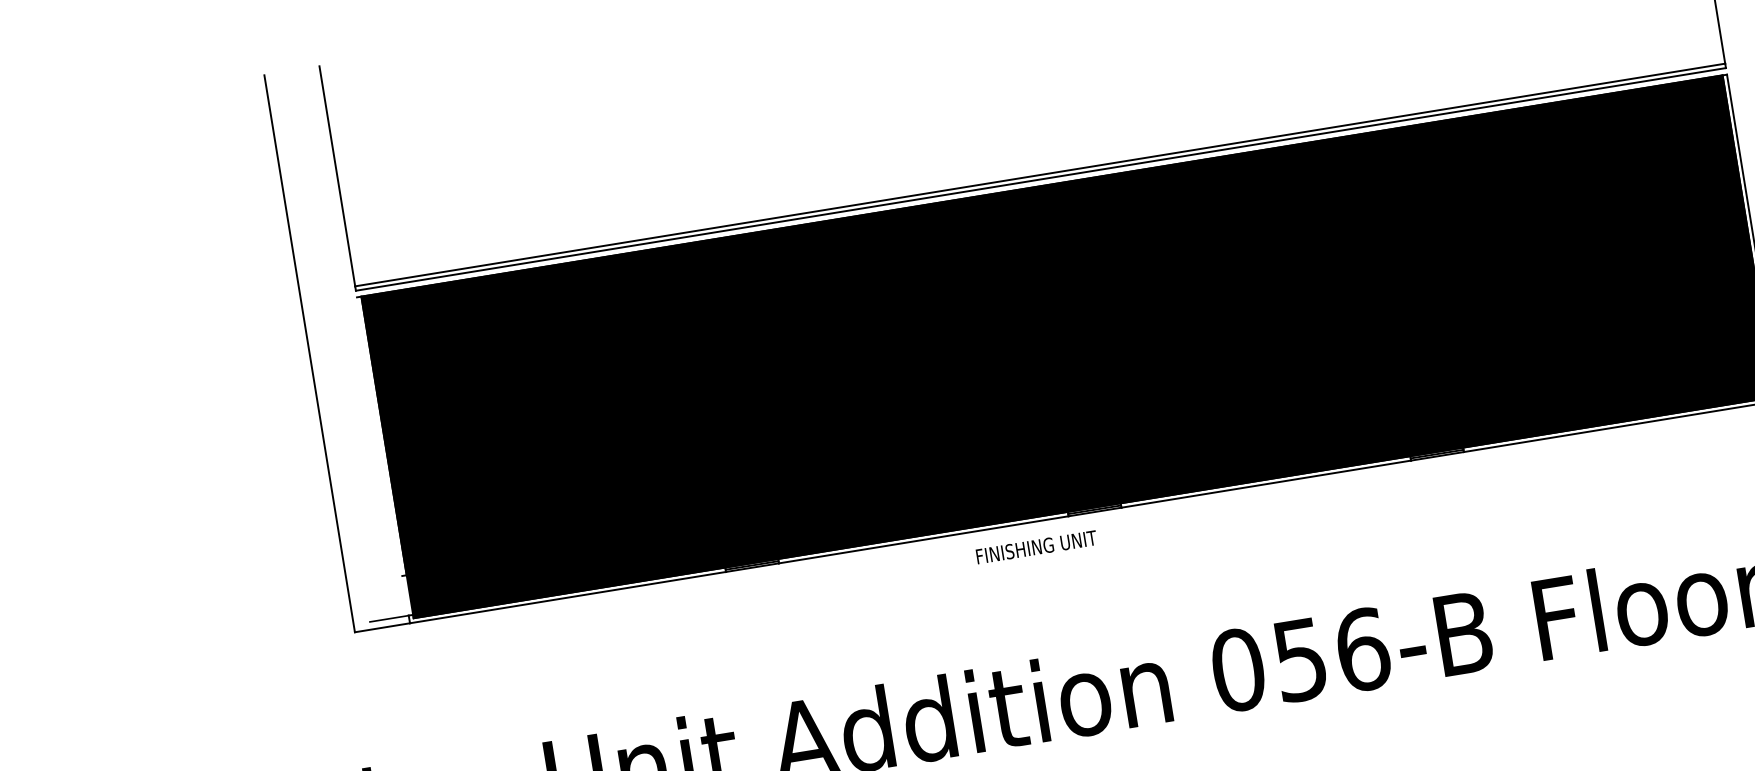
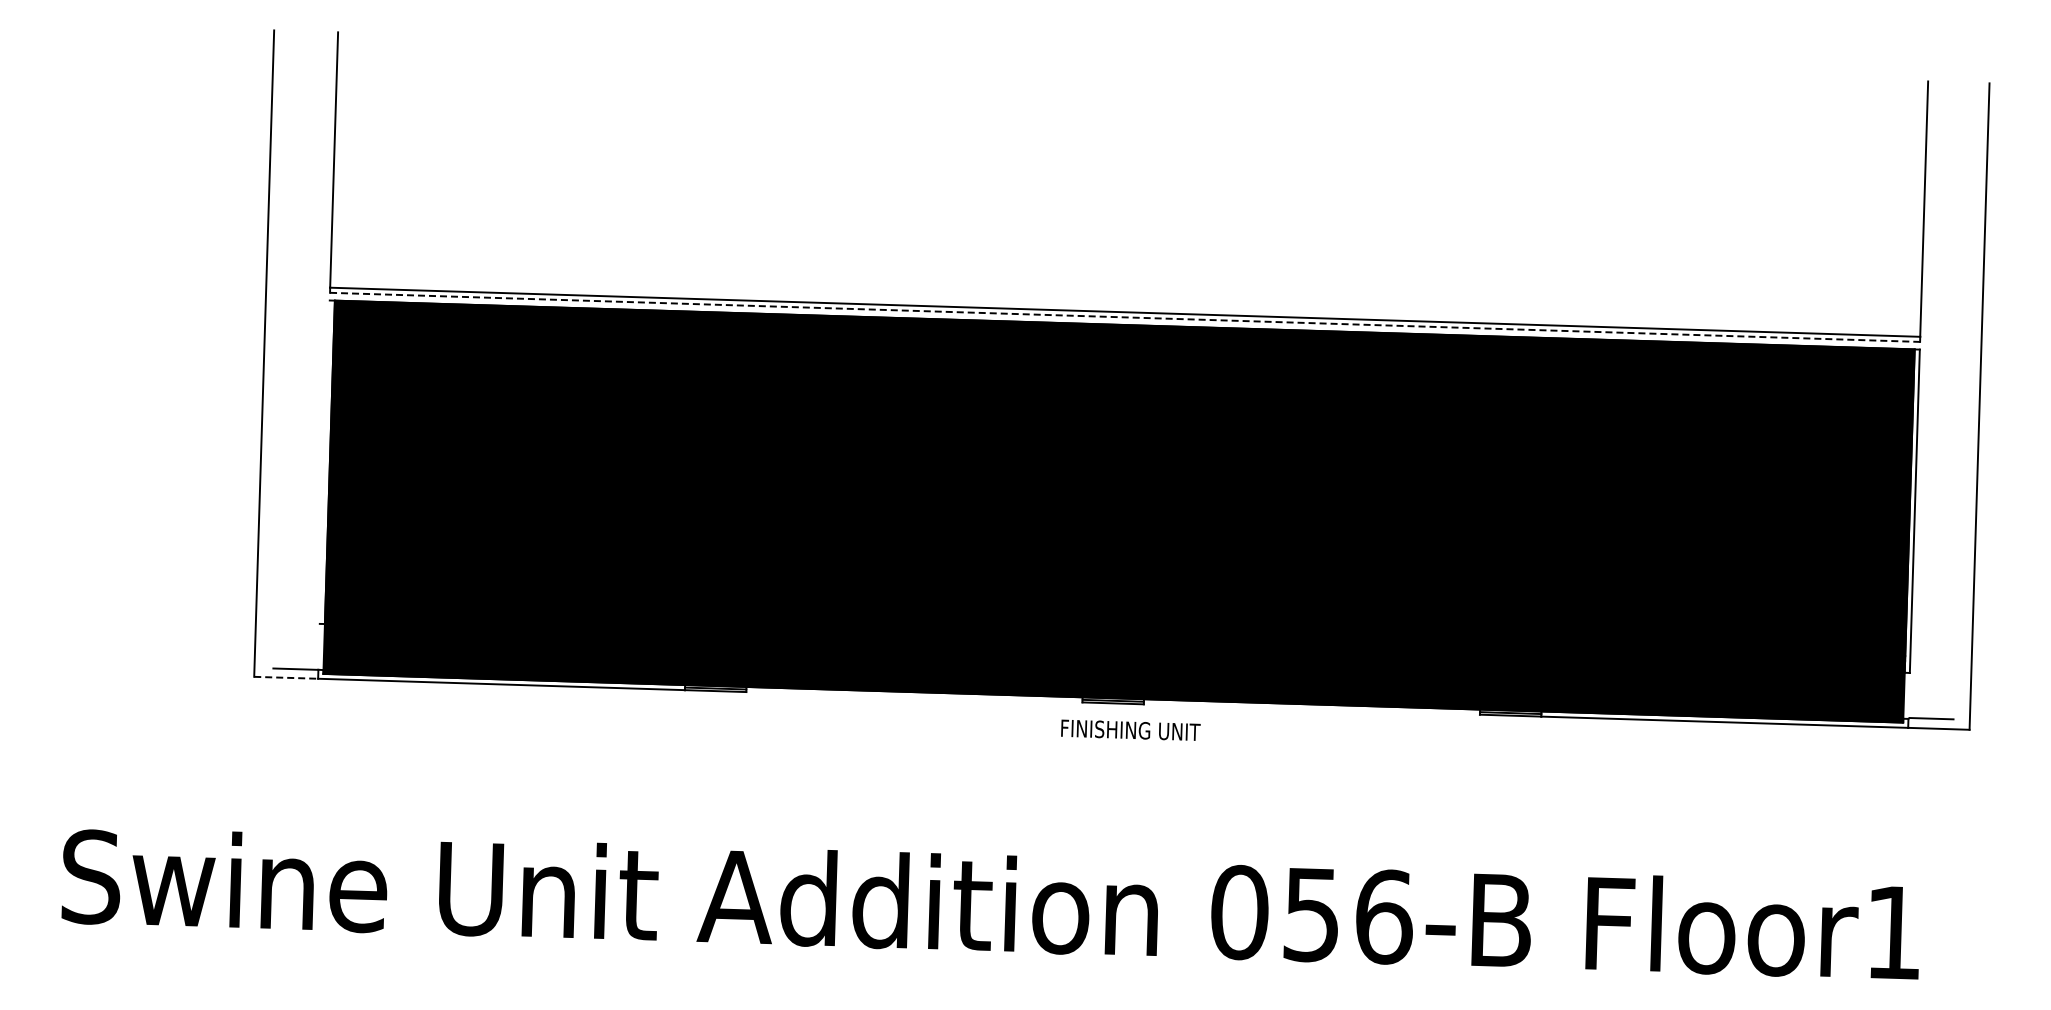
line: (1041, 179) -> (1125, 317), solid -> dashed
line: (1265, 484) -> (1311, 709), removed
line: (923, 540) -> (914, 697), removed
text: (1036, 546) -> (1130, 729), moved
line: (382, 627) -> (286, 677), solid -> dashed

